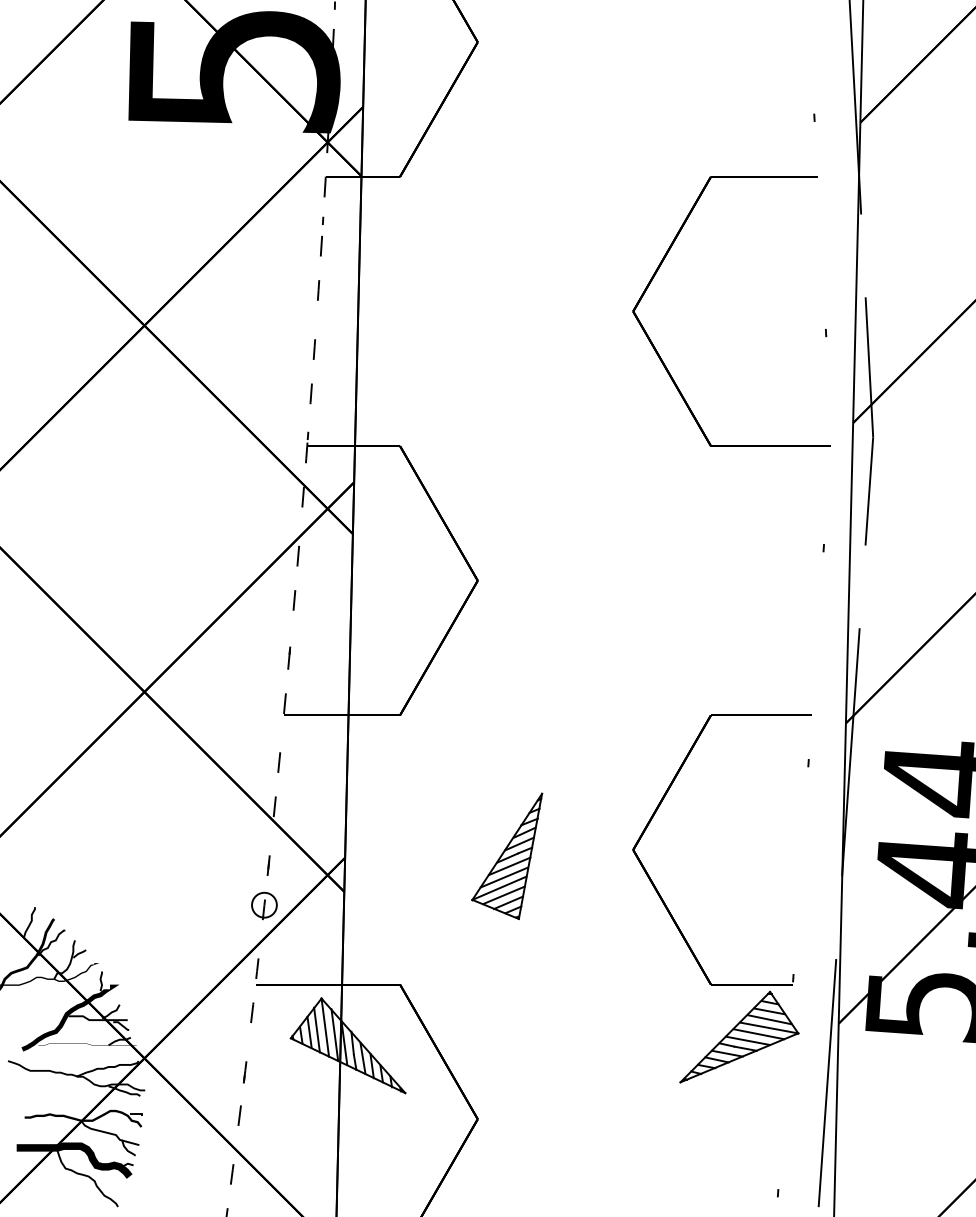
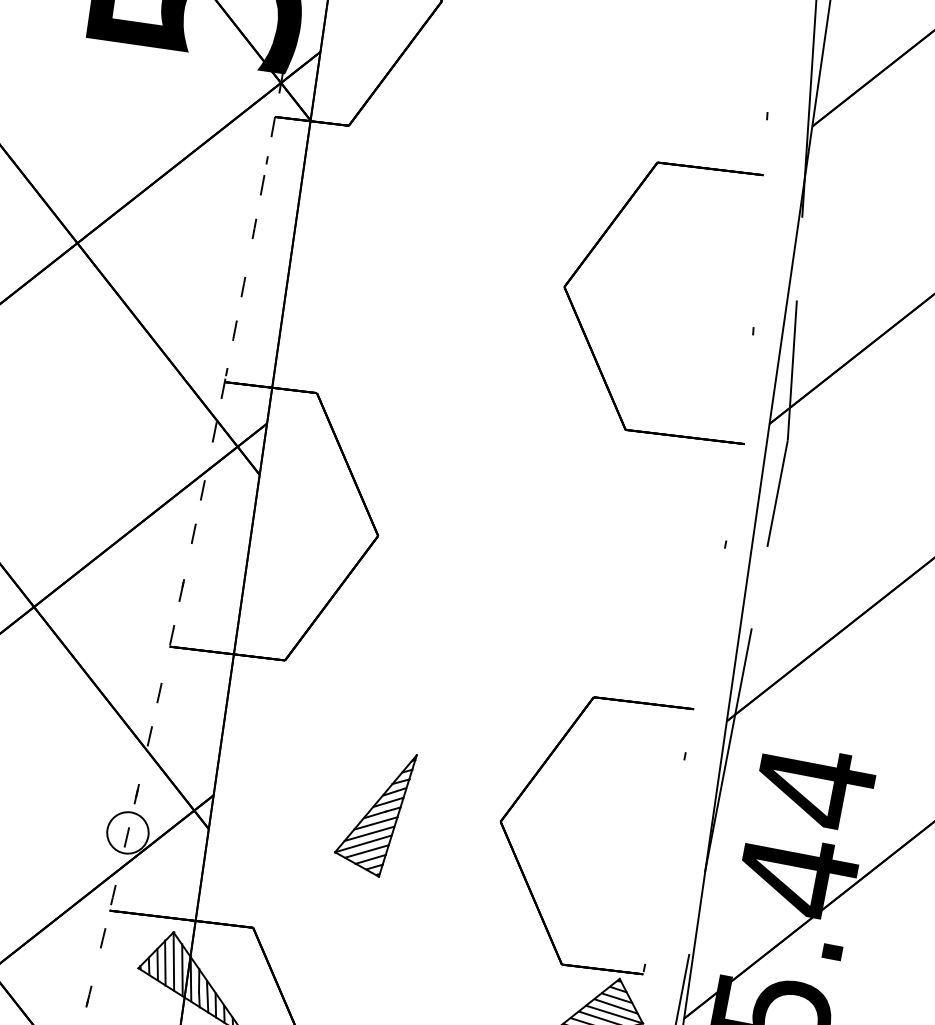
circle: (264, 904) -> (128, 832), size x1.67

